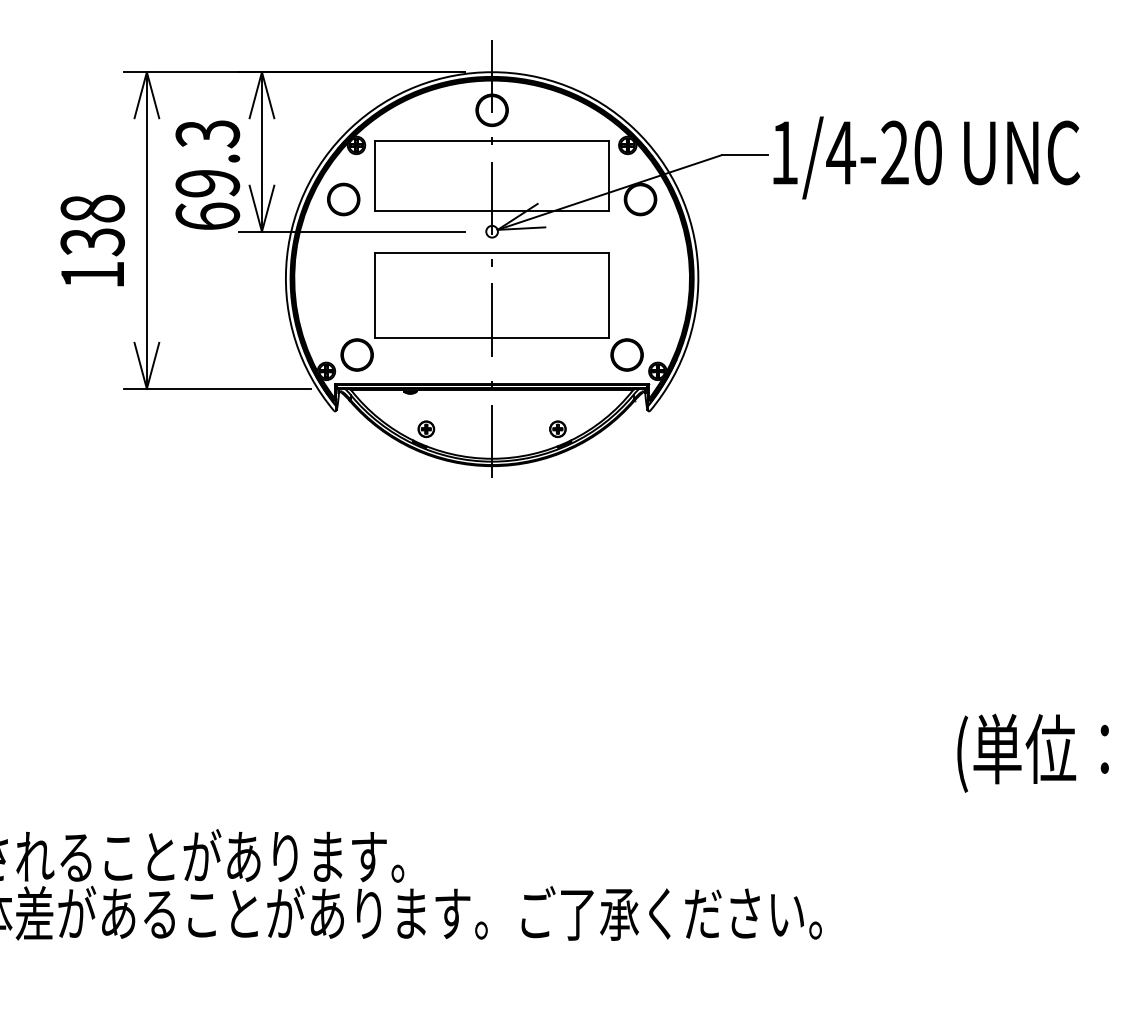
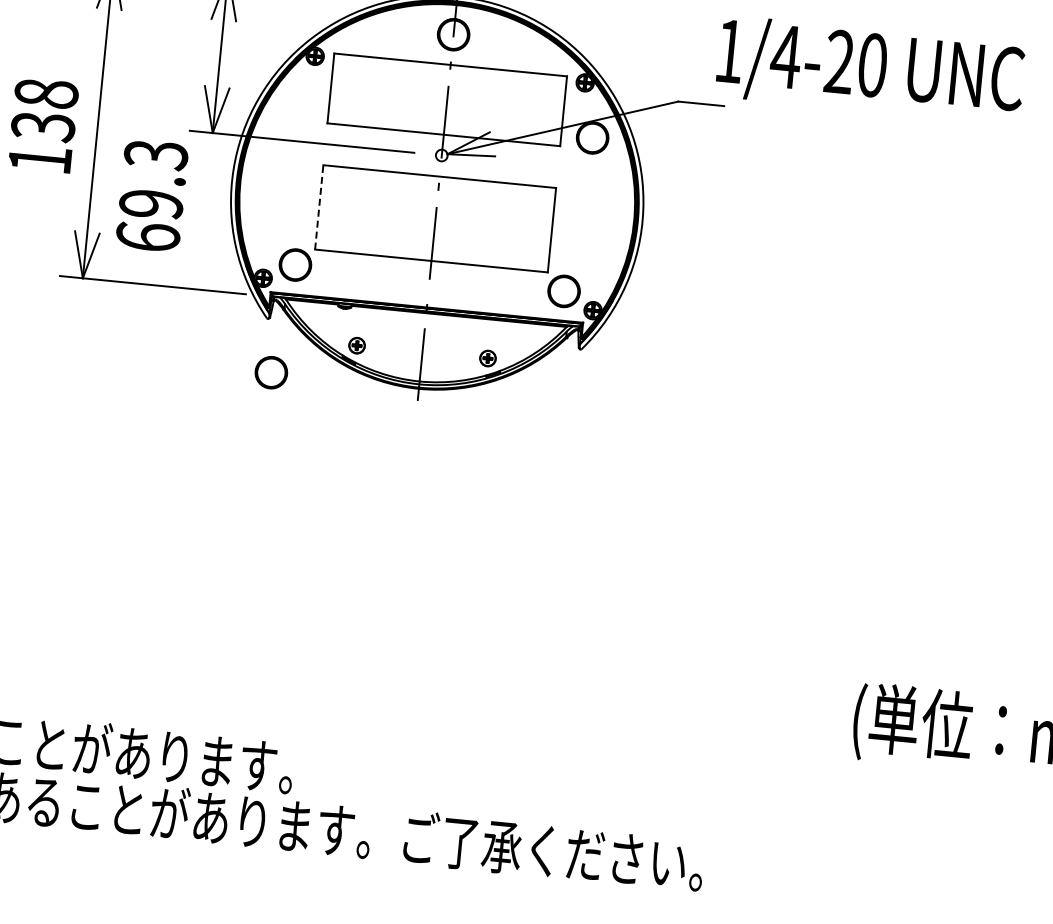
text: (926, 157) -> (870, 69), moved
text: (207, 174) -> (151, 195), moved
part: (343, 199) -> (271, 372), moved
line: (375, 294) -> (319, 206), solid -> dashed

